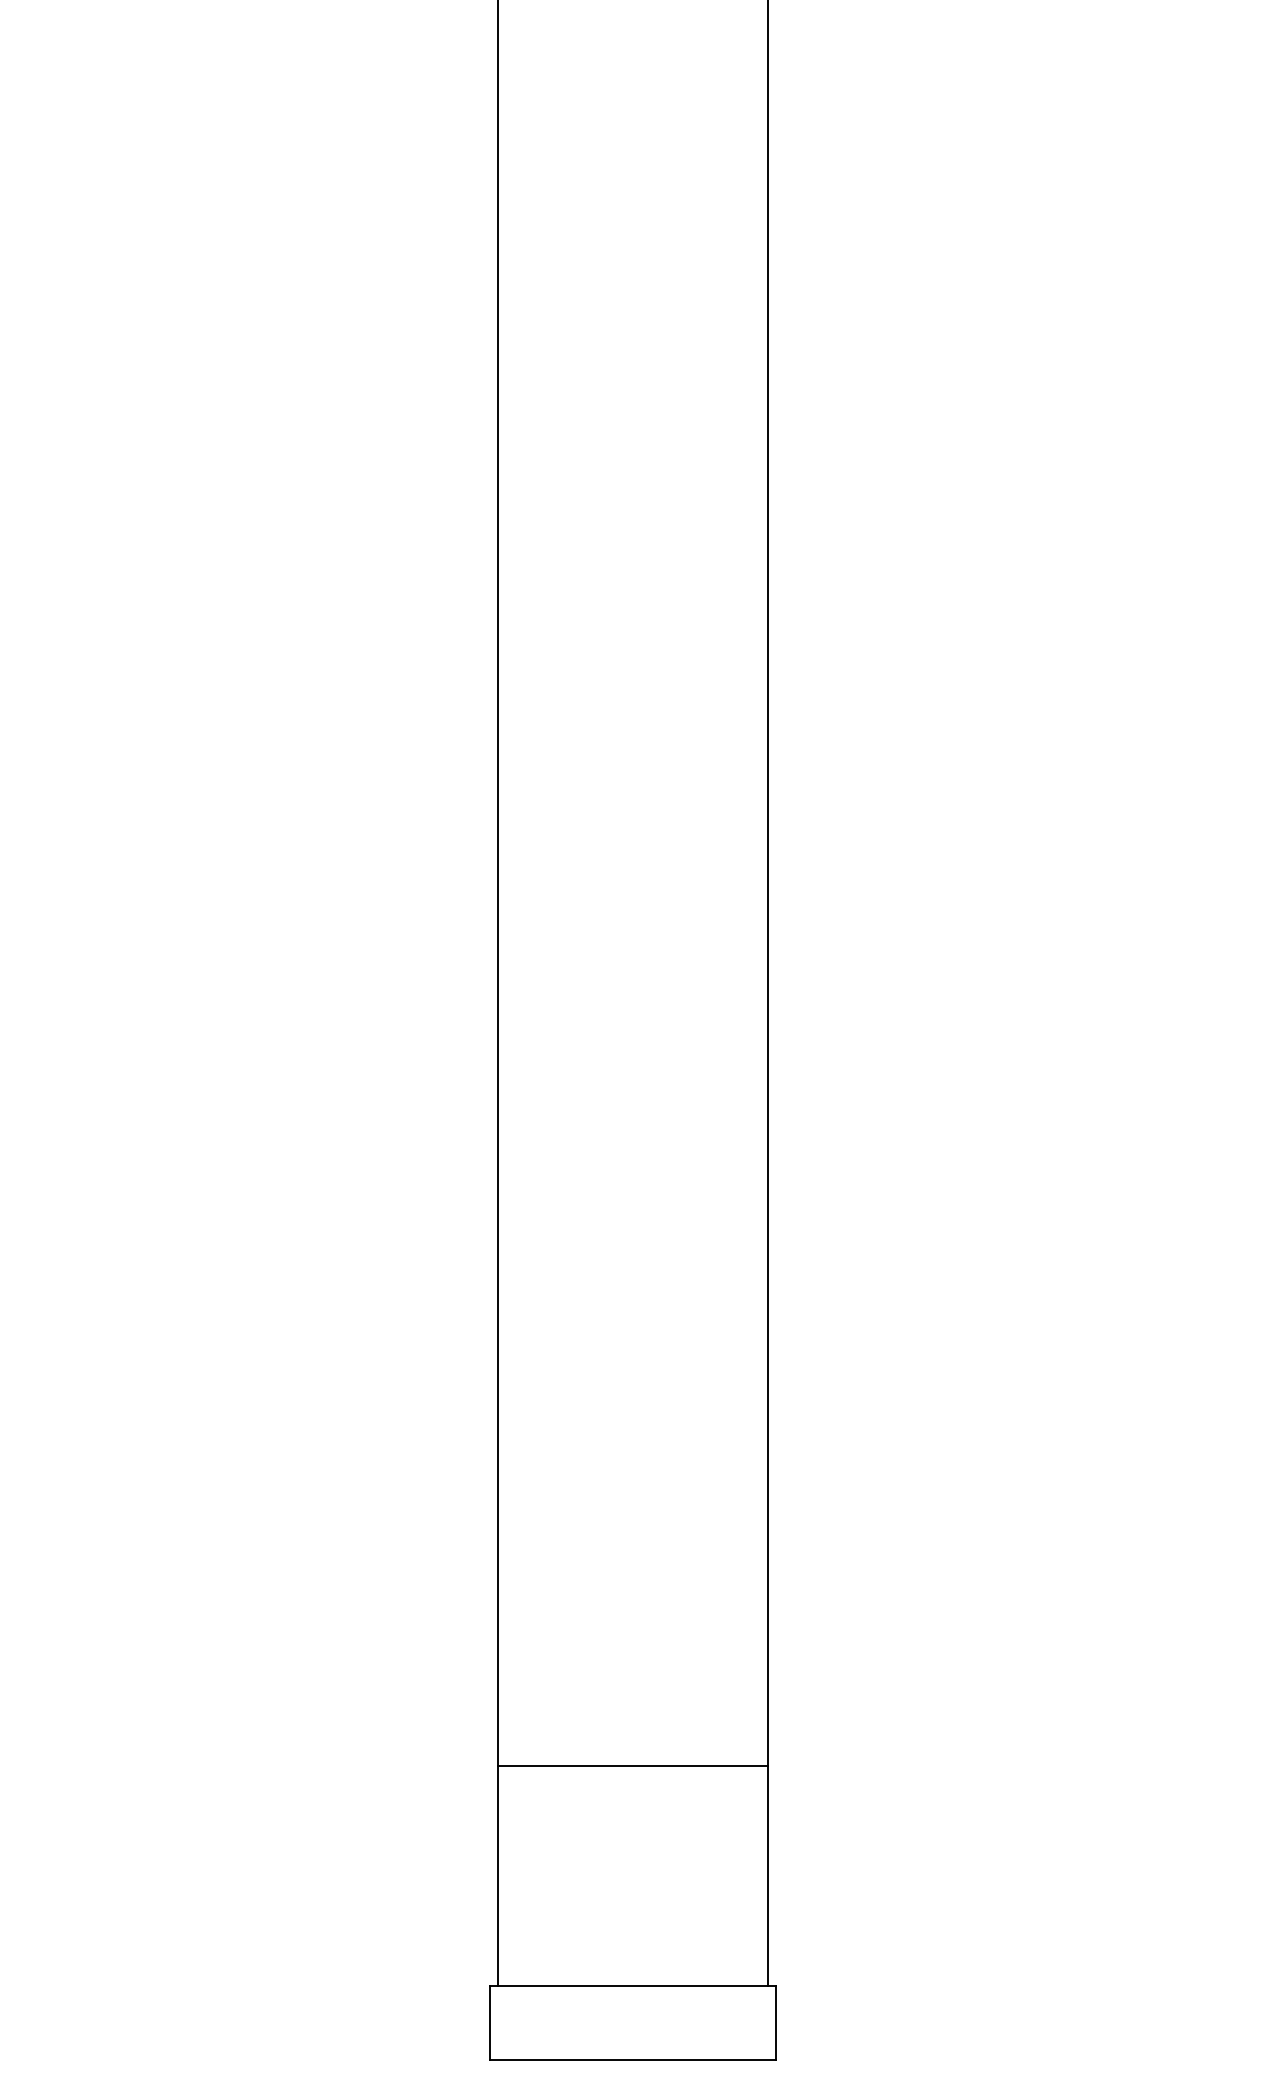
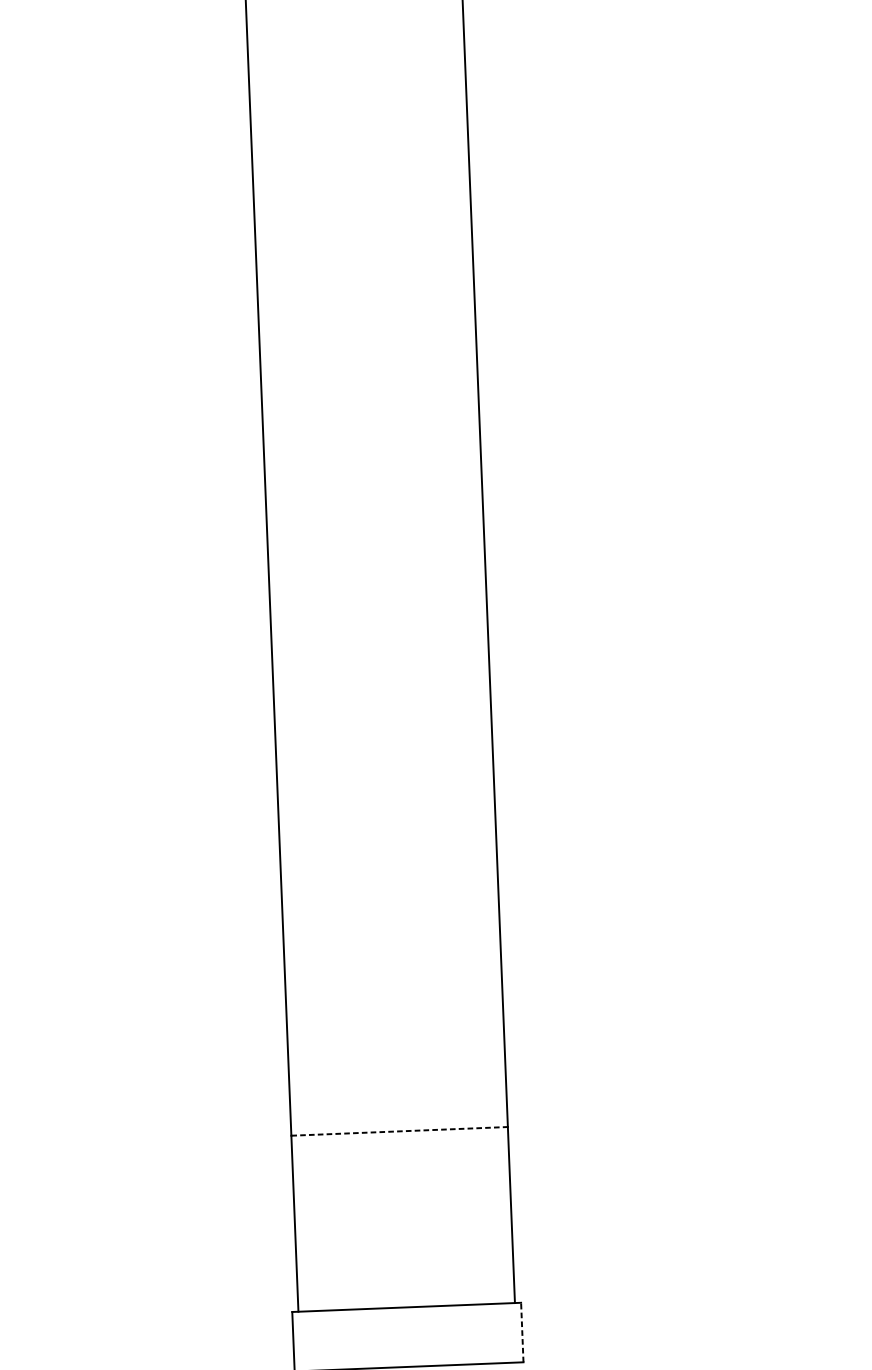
line: (633, 1765) -> (400, 1131), solid -> dashed
line: (775, 2022) -> (522, 1332), solid -> dashed

